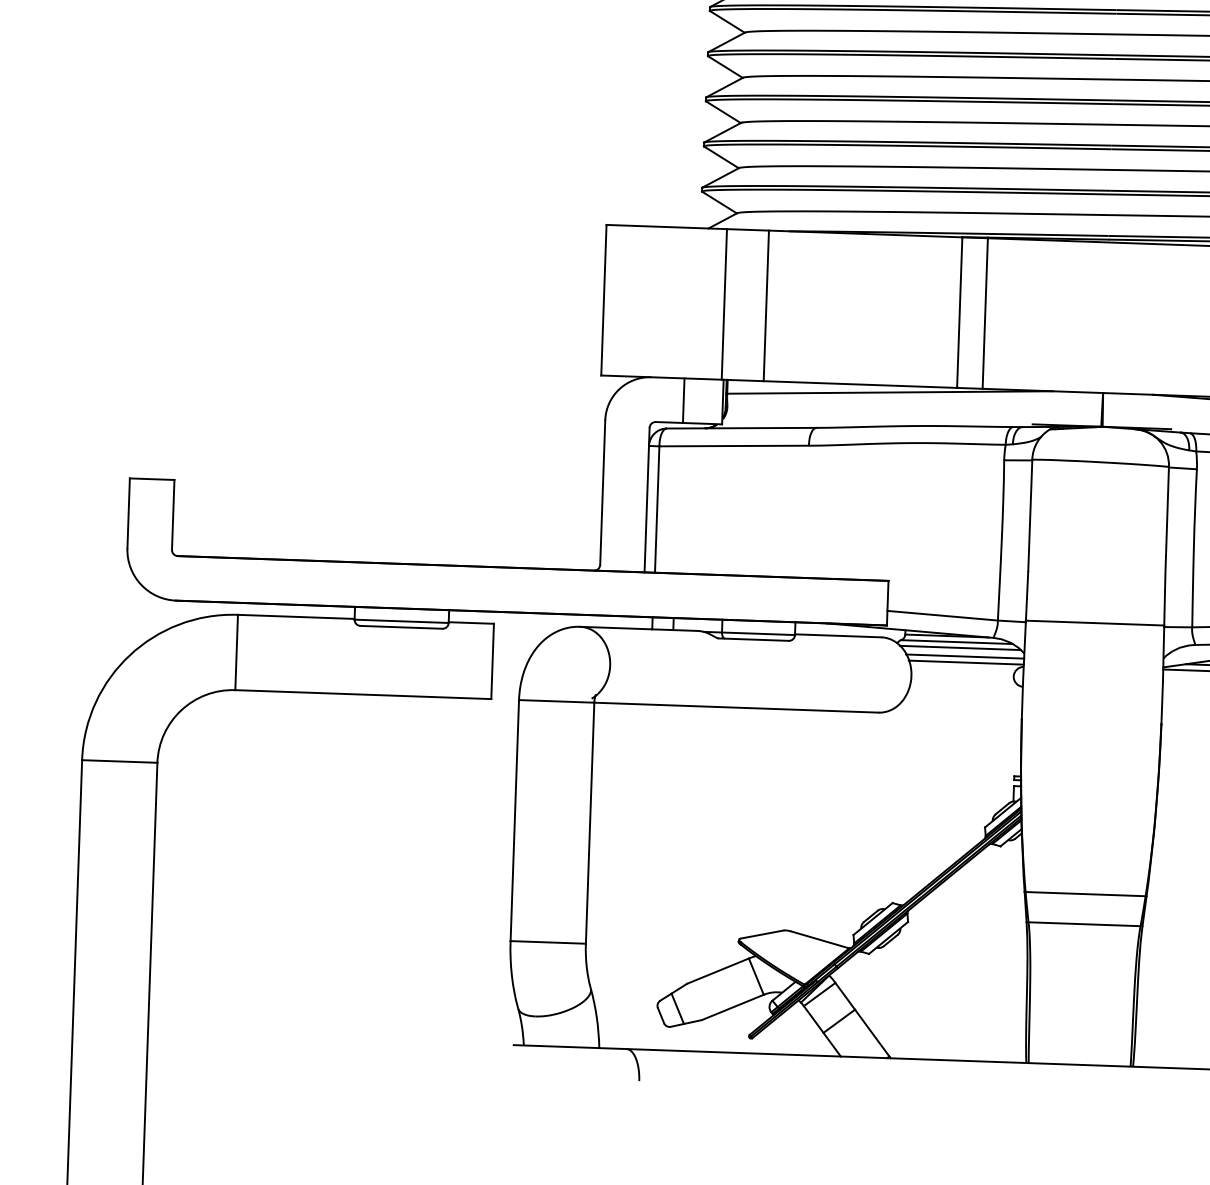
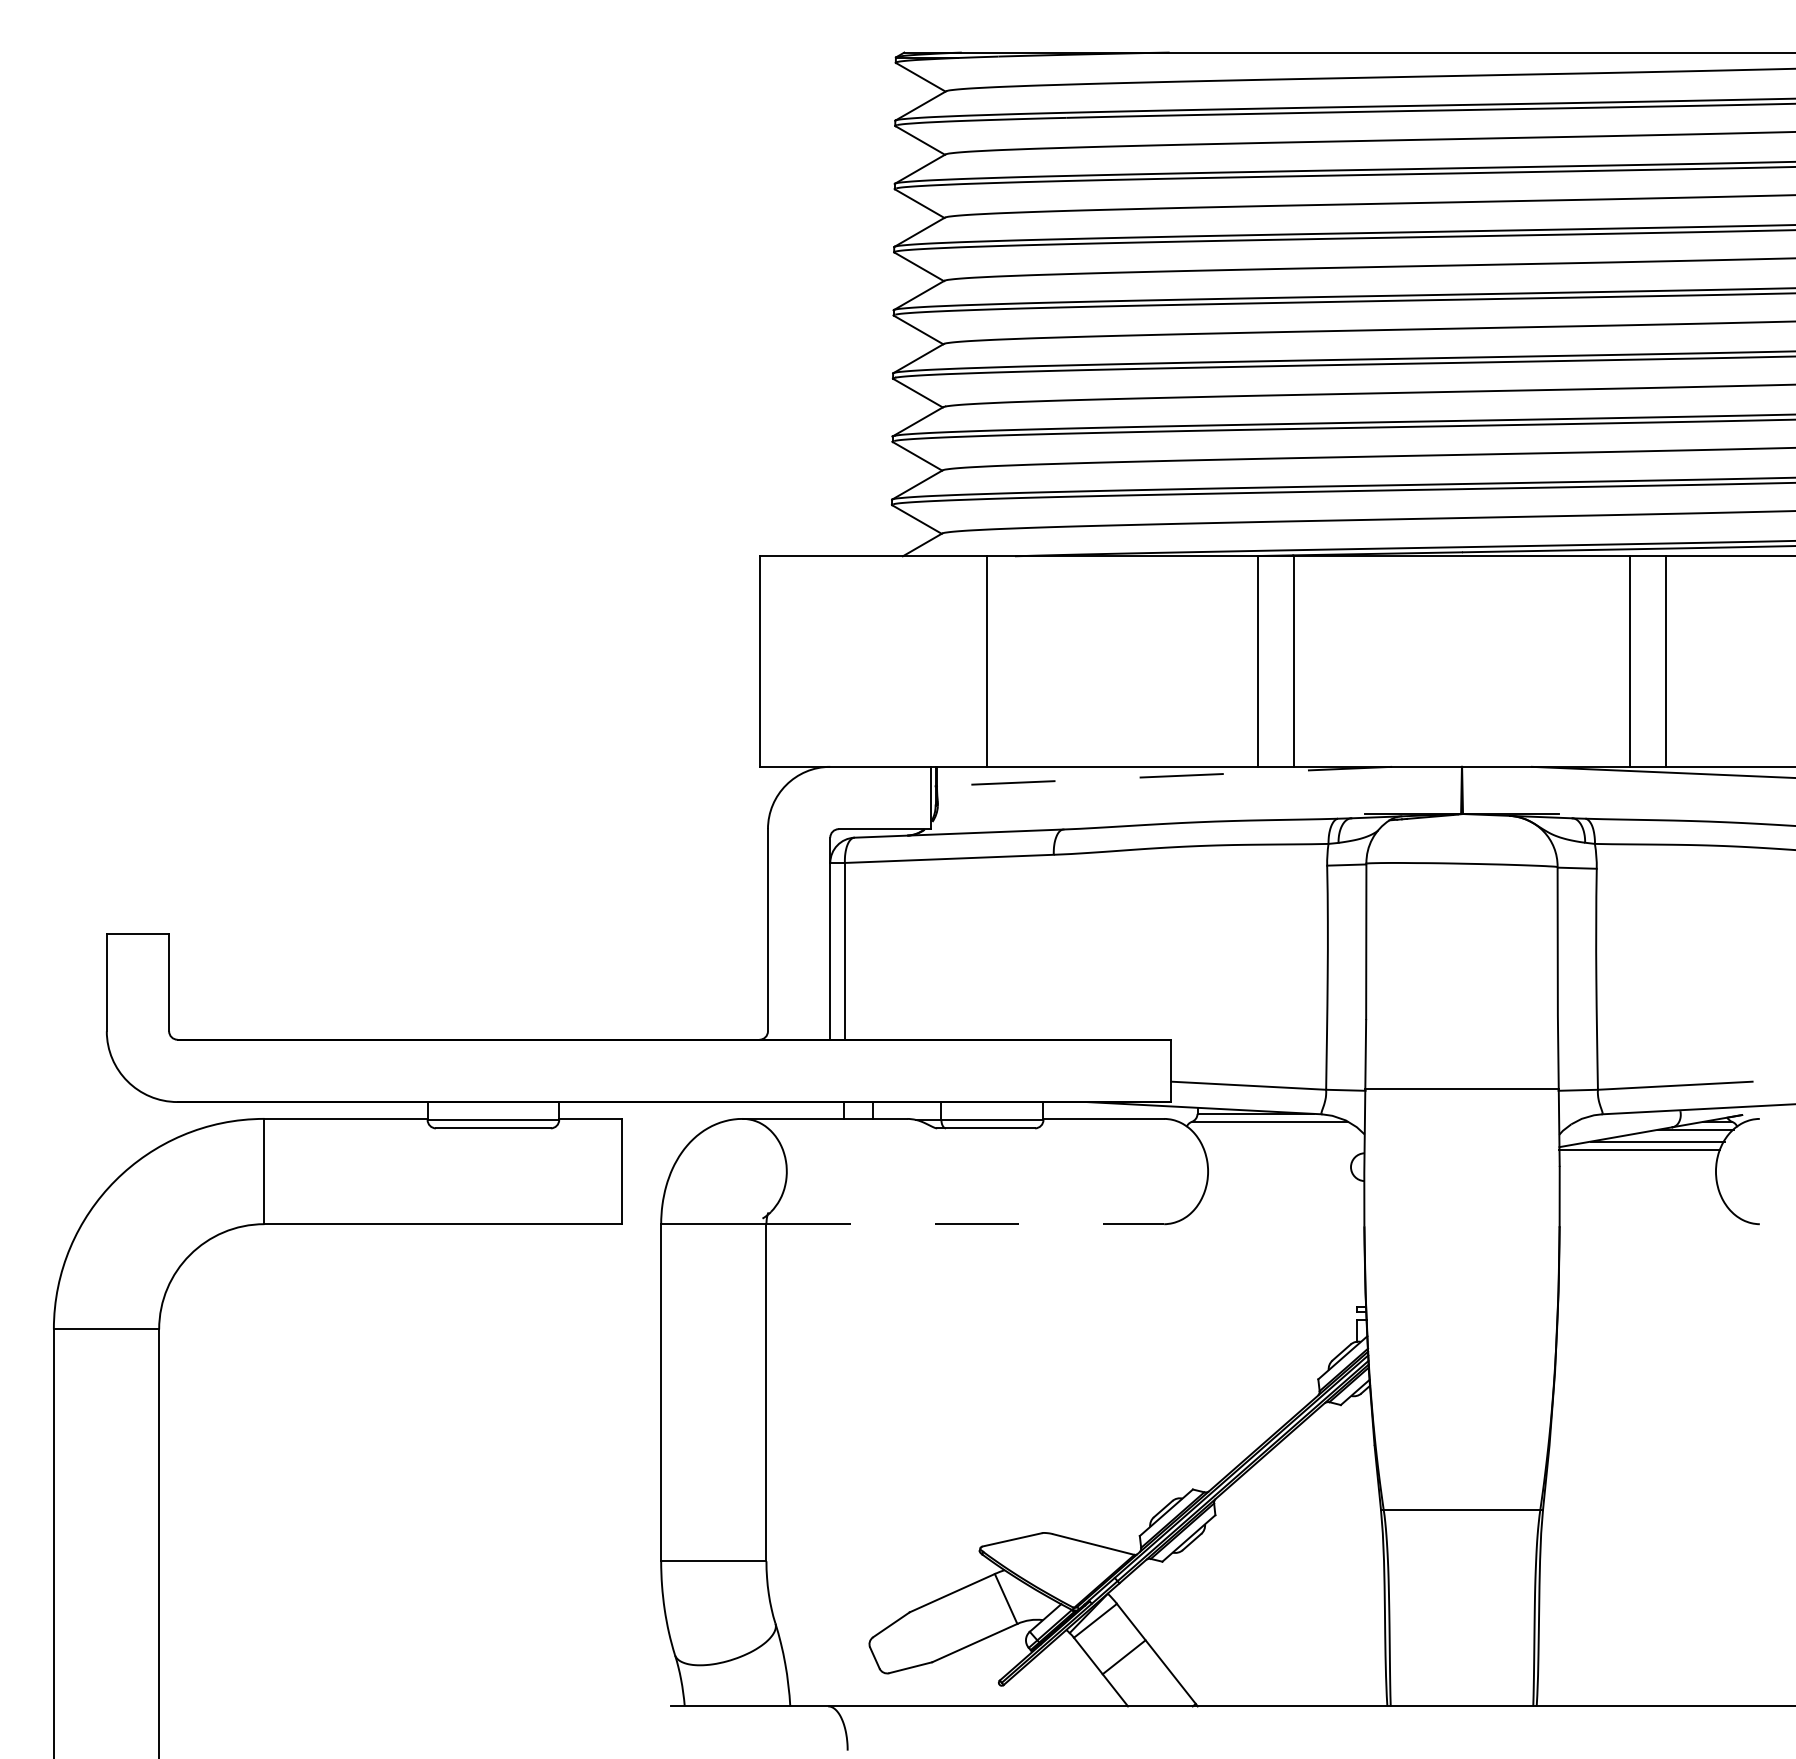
line: (724, 304) -> (928, 661), removed
line: (890, 392) -> (1164, 776), solid -> dashed
line: (683, 400) -> (876, 797), removed
line: (959, 647) -> (1274, 1129), removed
line: (964, 656) -> (1281, 1141), removed
line: (965, 662) -> (1283, 1150), removed
line: (736, 707) -> (965, 1224), solid -> dashed
line: (1085, 894) -> (1461, 1467), removed
line: (677, 1008) -> (897, 1647), removed

